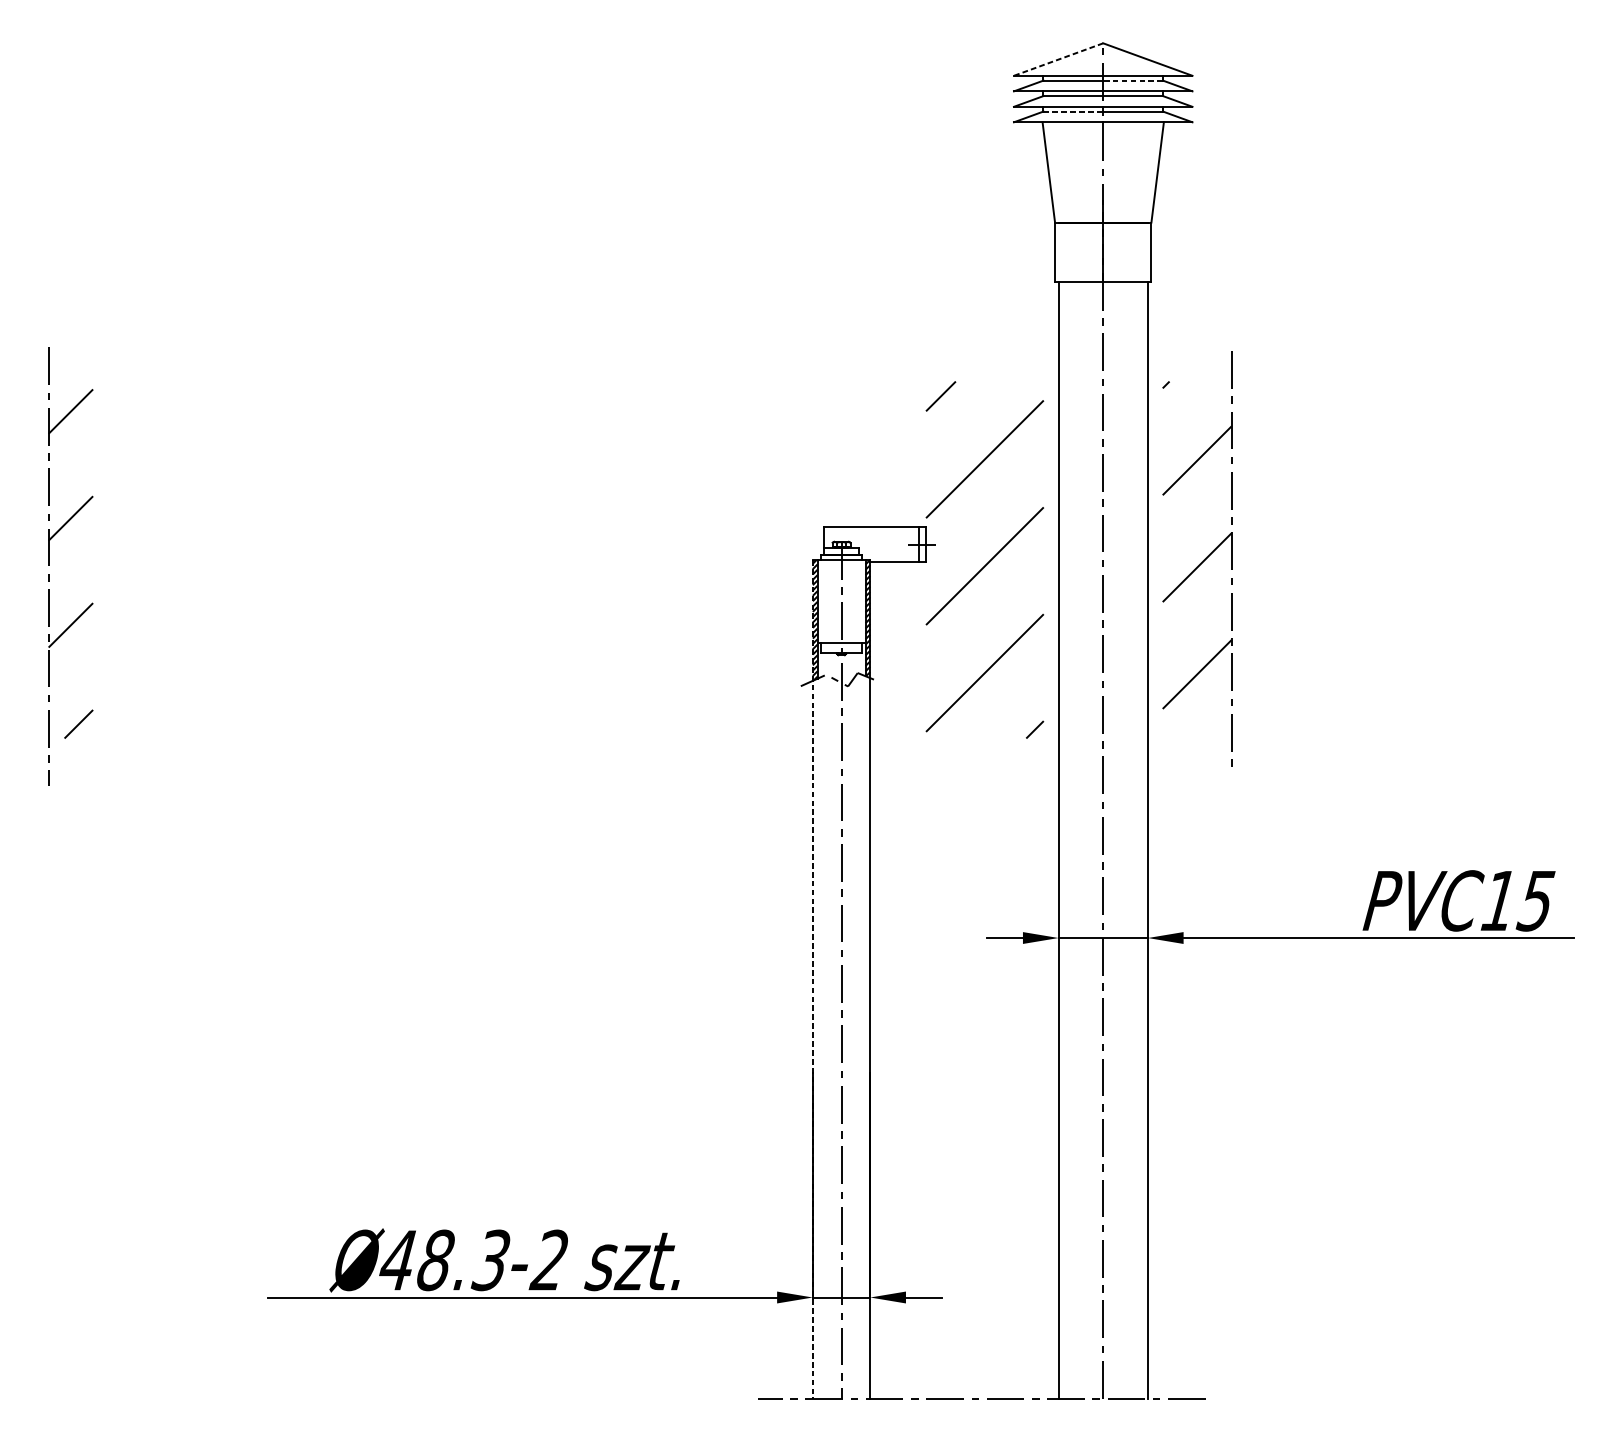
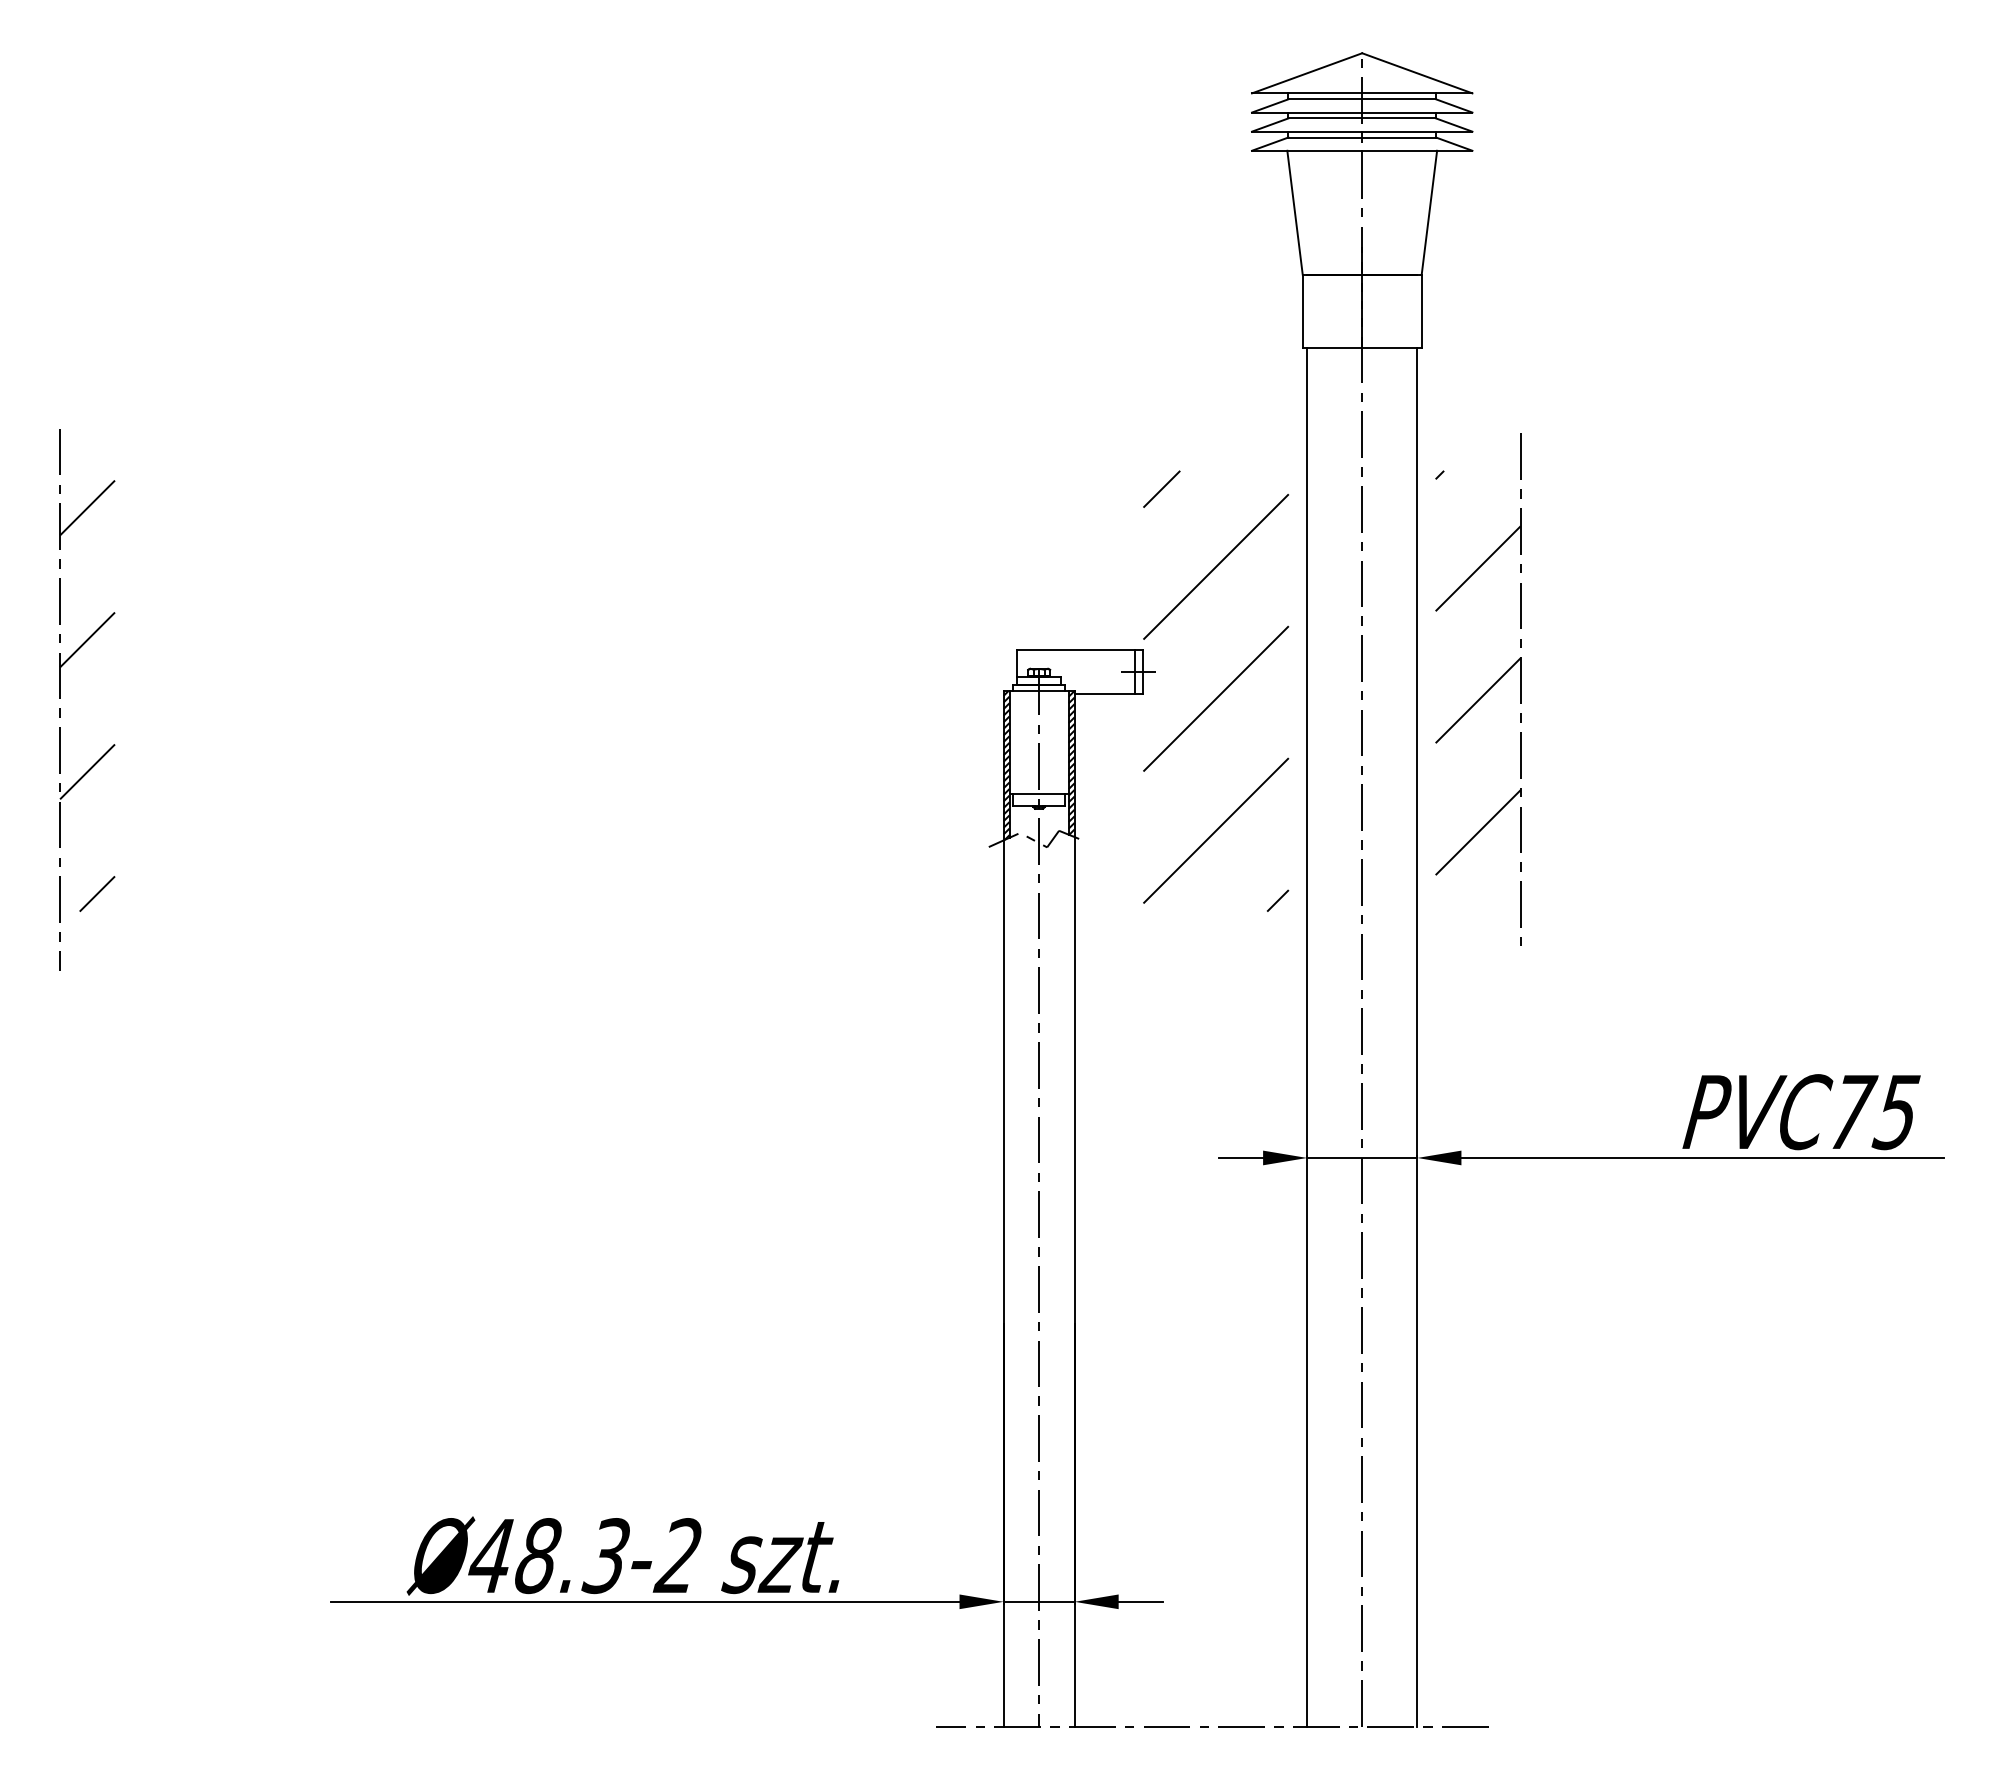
line: (1058, 59) -> (1307, 73), dashed -> solid
line: (1133, 80) -> (1399, 99), dashed -> solid
line: (1073, 111) -> (1325, 137), dashed -> solid
text: (1501, 900) -> (1853, 1111), PVC15 -> PVC75
line: (812, 978) -> (1003, 1208), dashed -> solid

